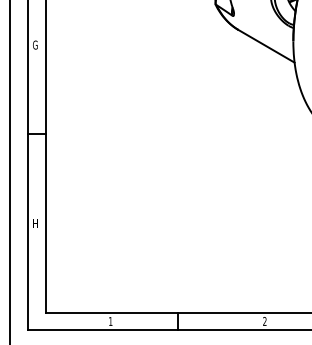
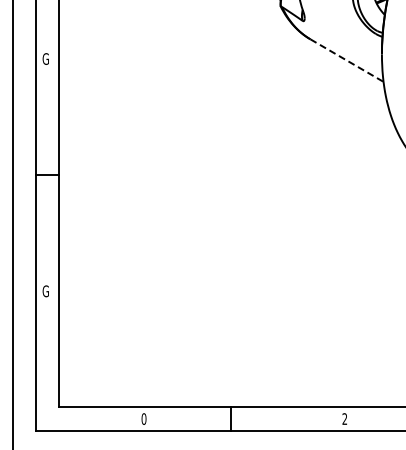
line: (266, 46) -> (347, 60), solid -> dashed
text: (35, 223) -> (45, 291), H -> G
text: (110, 321) -> (143, 418), 1 -> 0

